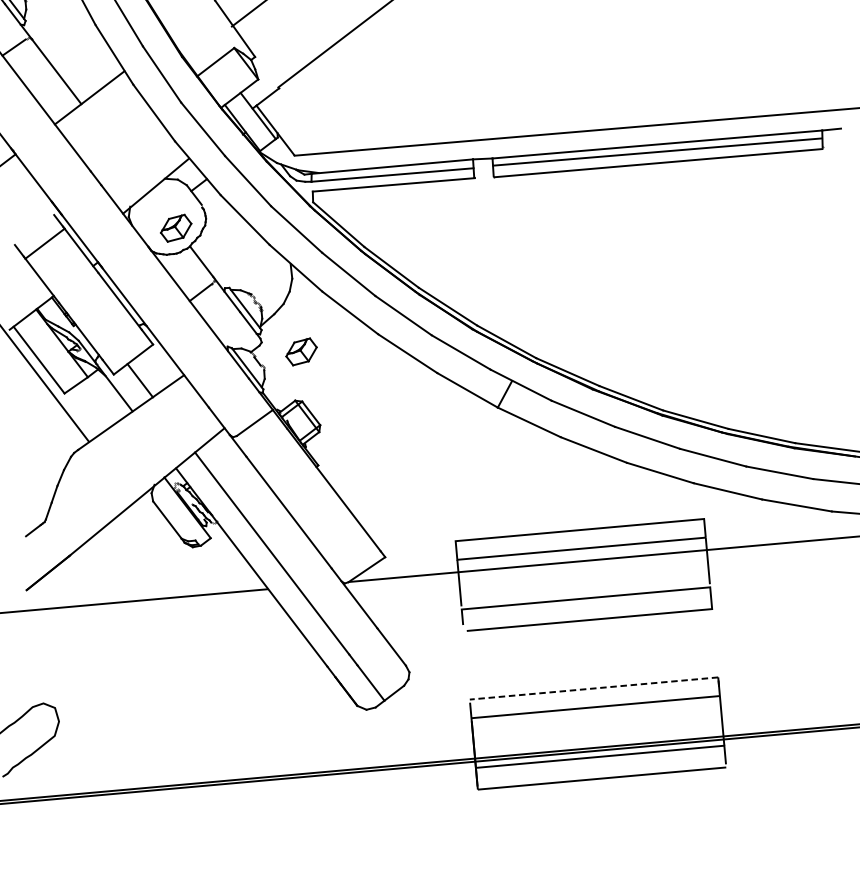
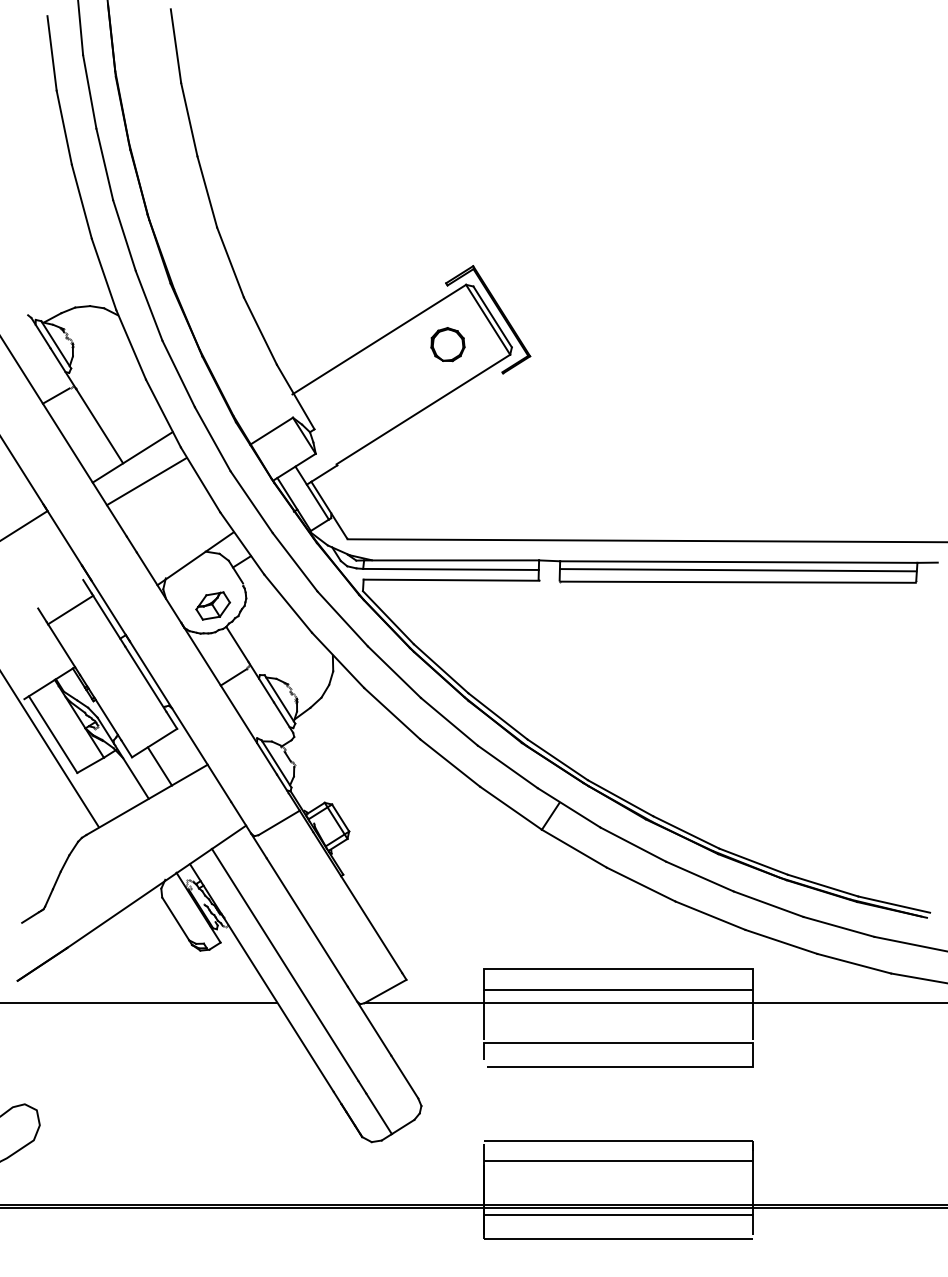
line: (104, 118) -> (146, 481), added
part: (301, 351) -> (336, 750), removed
line: (594, 688) -> (618, 1141), dashed -> solid

